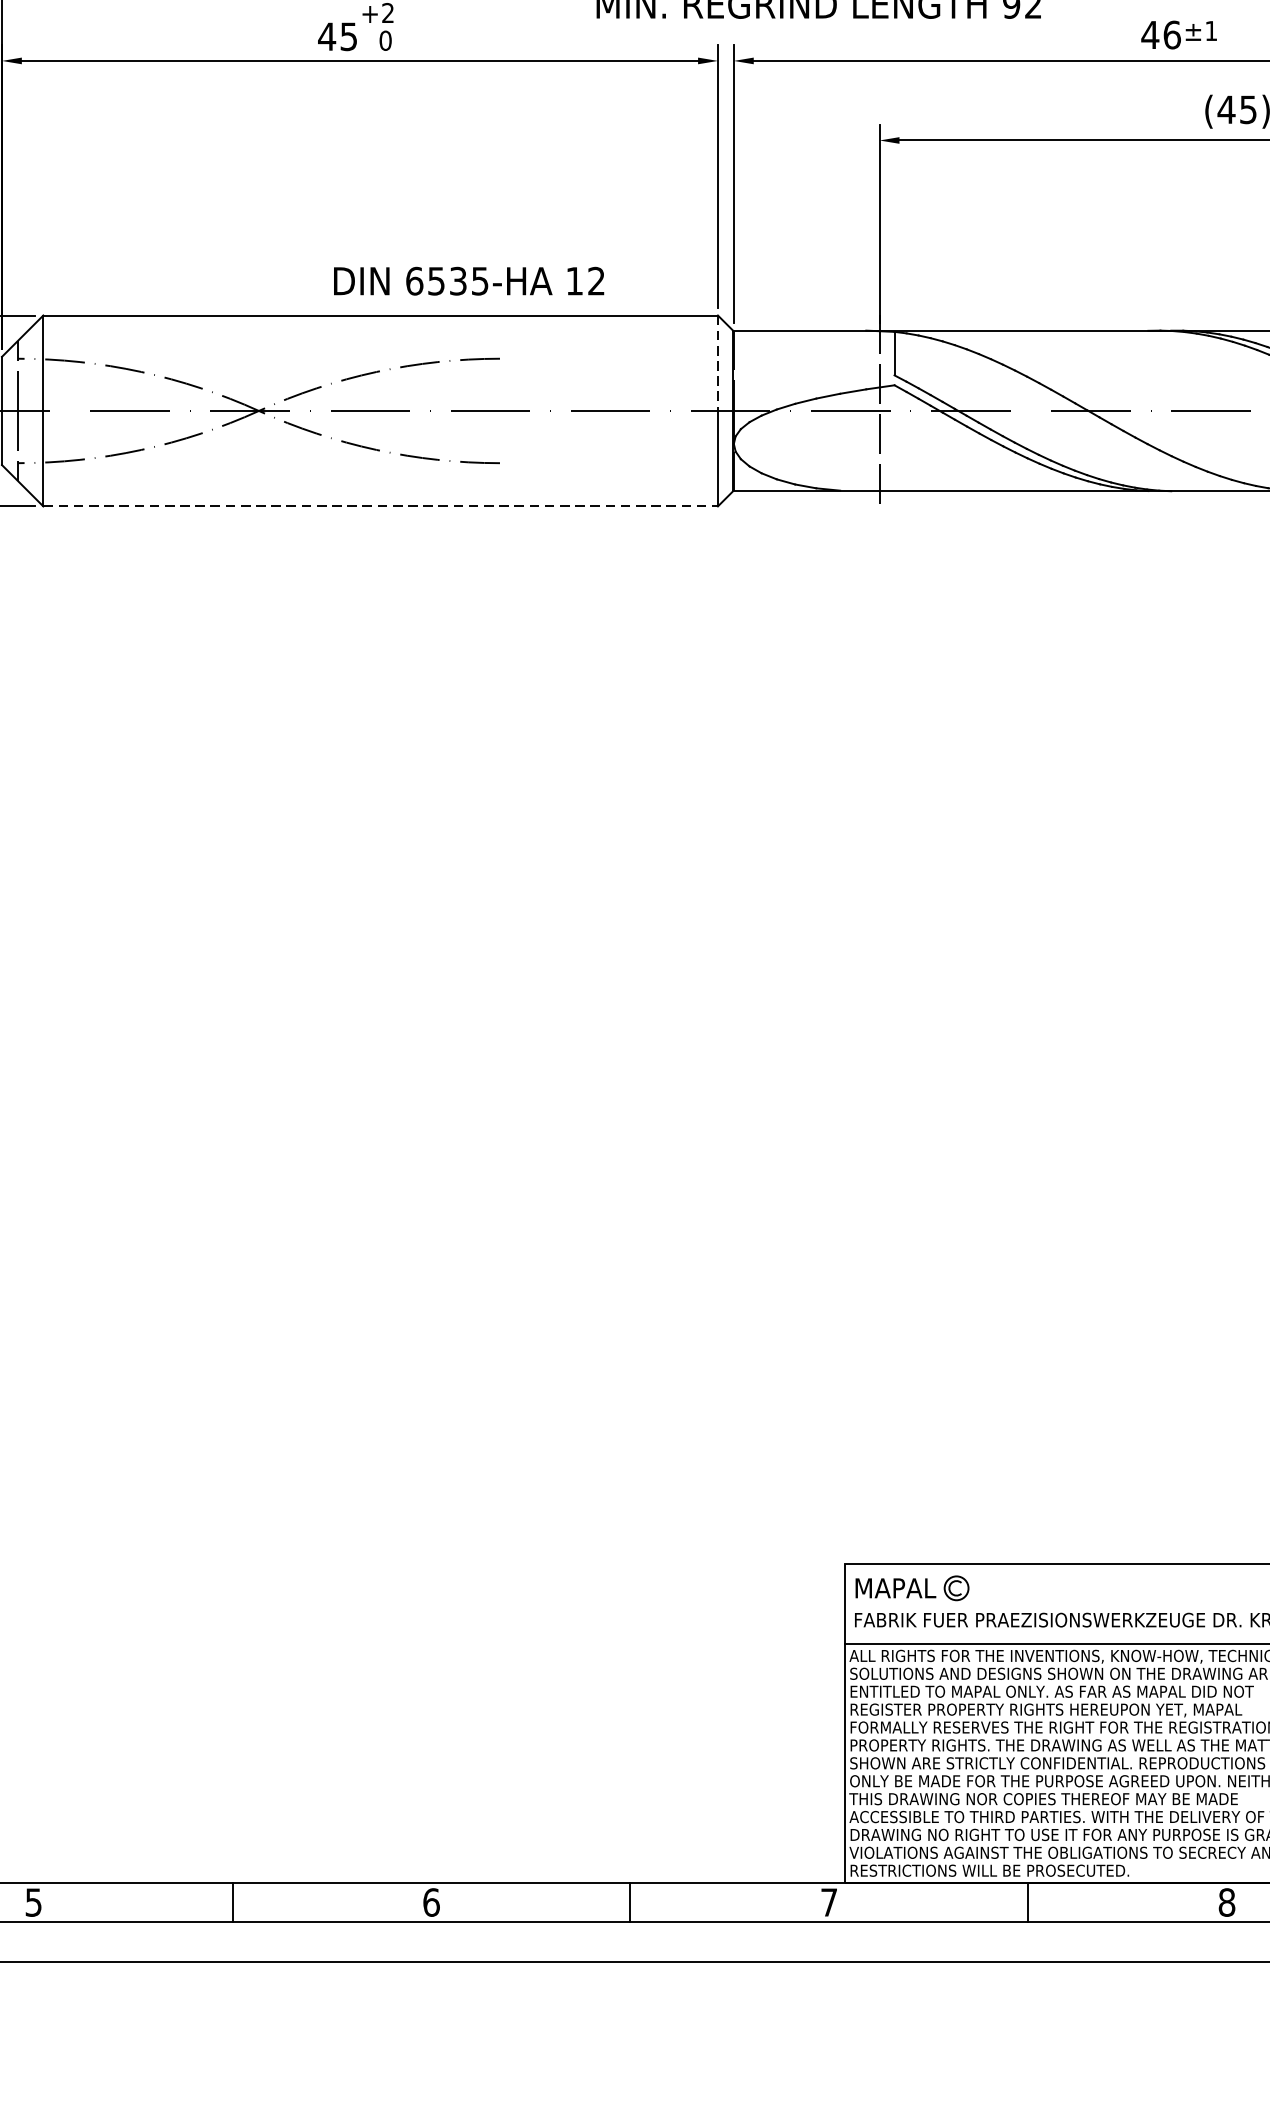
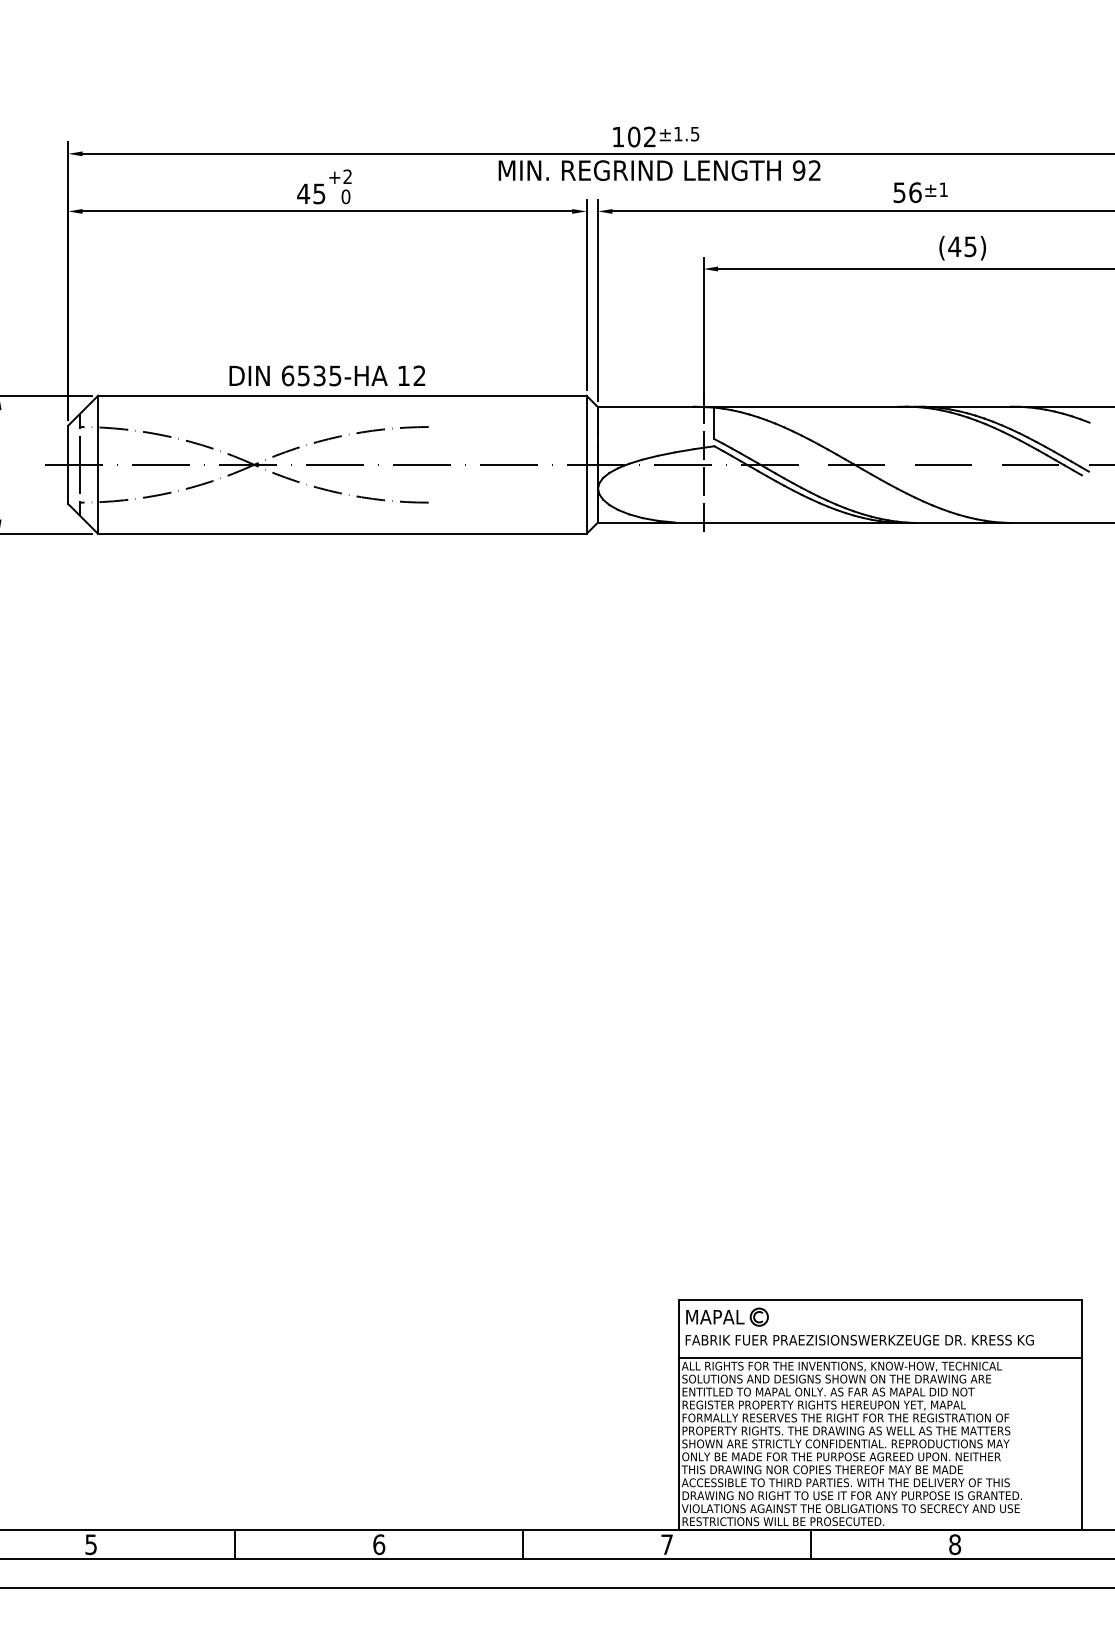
text: (1150, 34) -> (899, 192), 46 -> 56
text: (469, 280) -> (327, 375), moved
line: (717, 363) -> (586, 430), dashed -> solid
line: (380, 505) -> (342, 533), dashed -> solid

